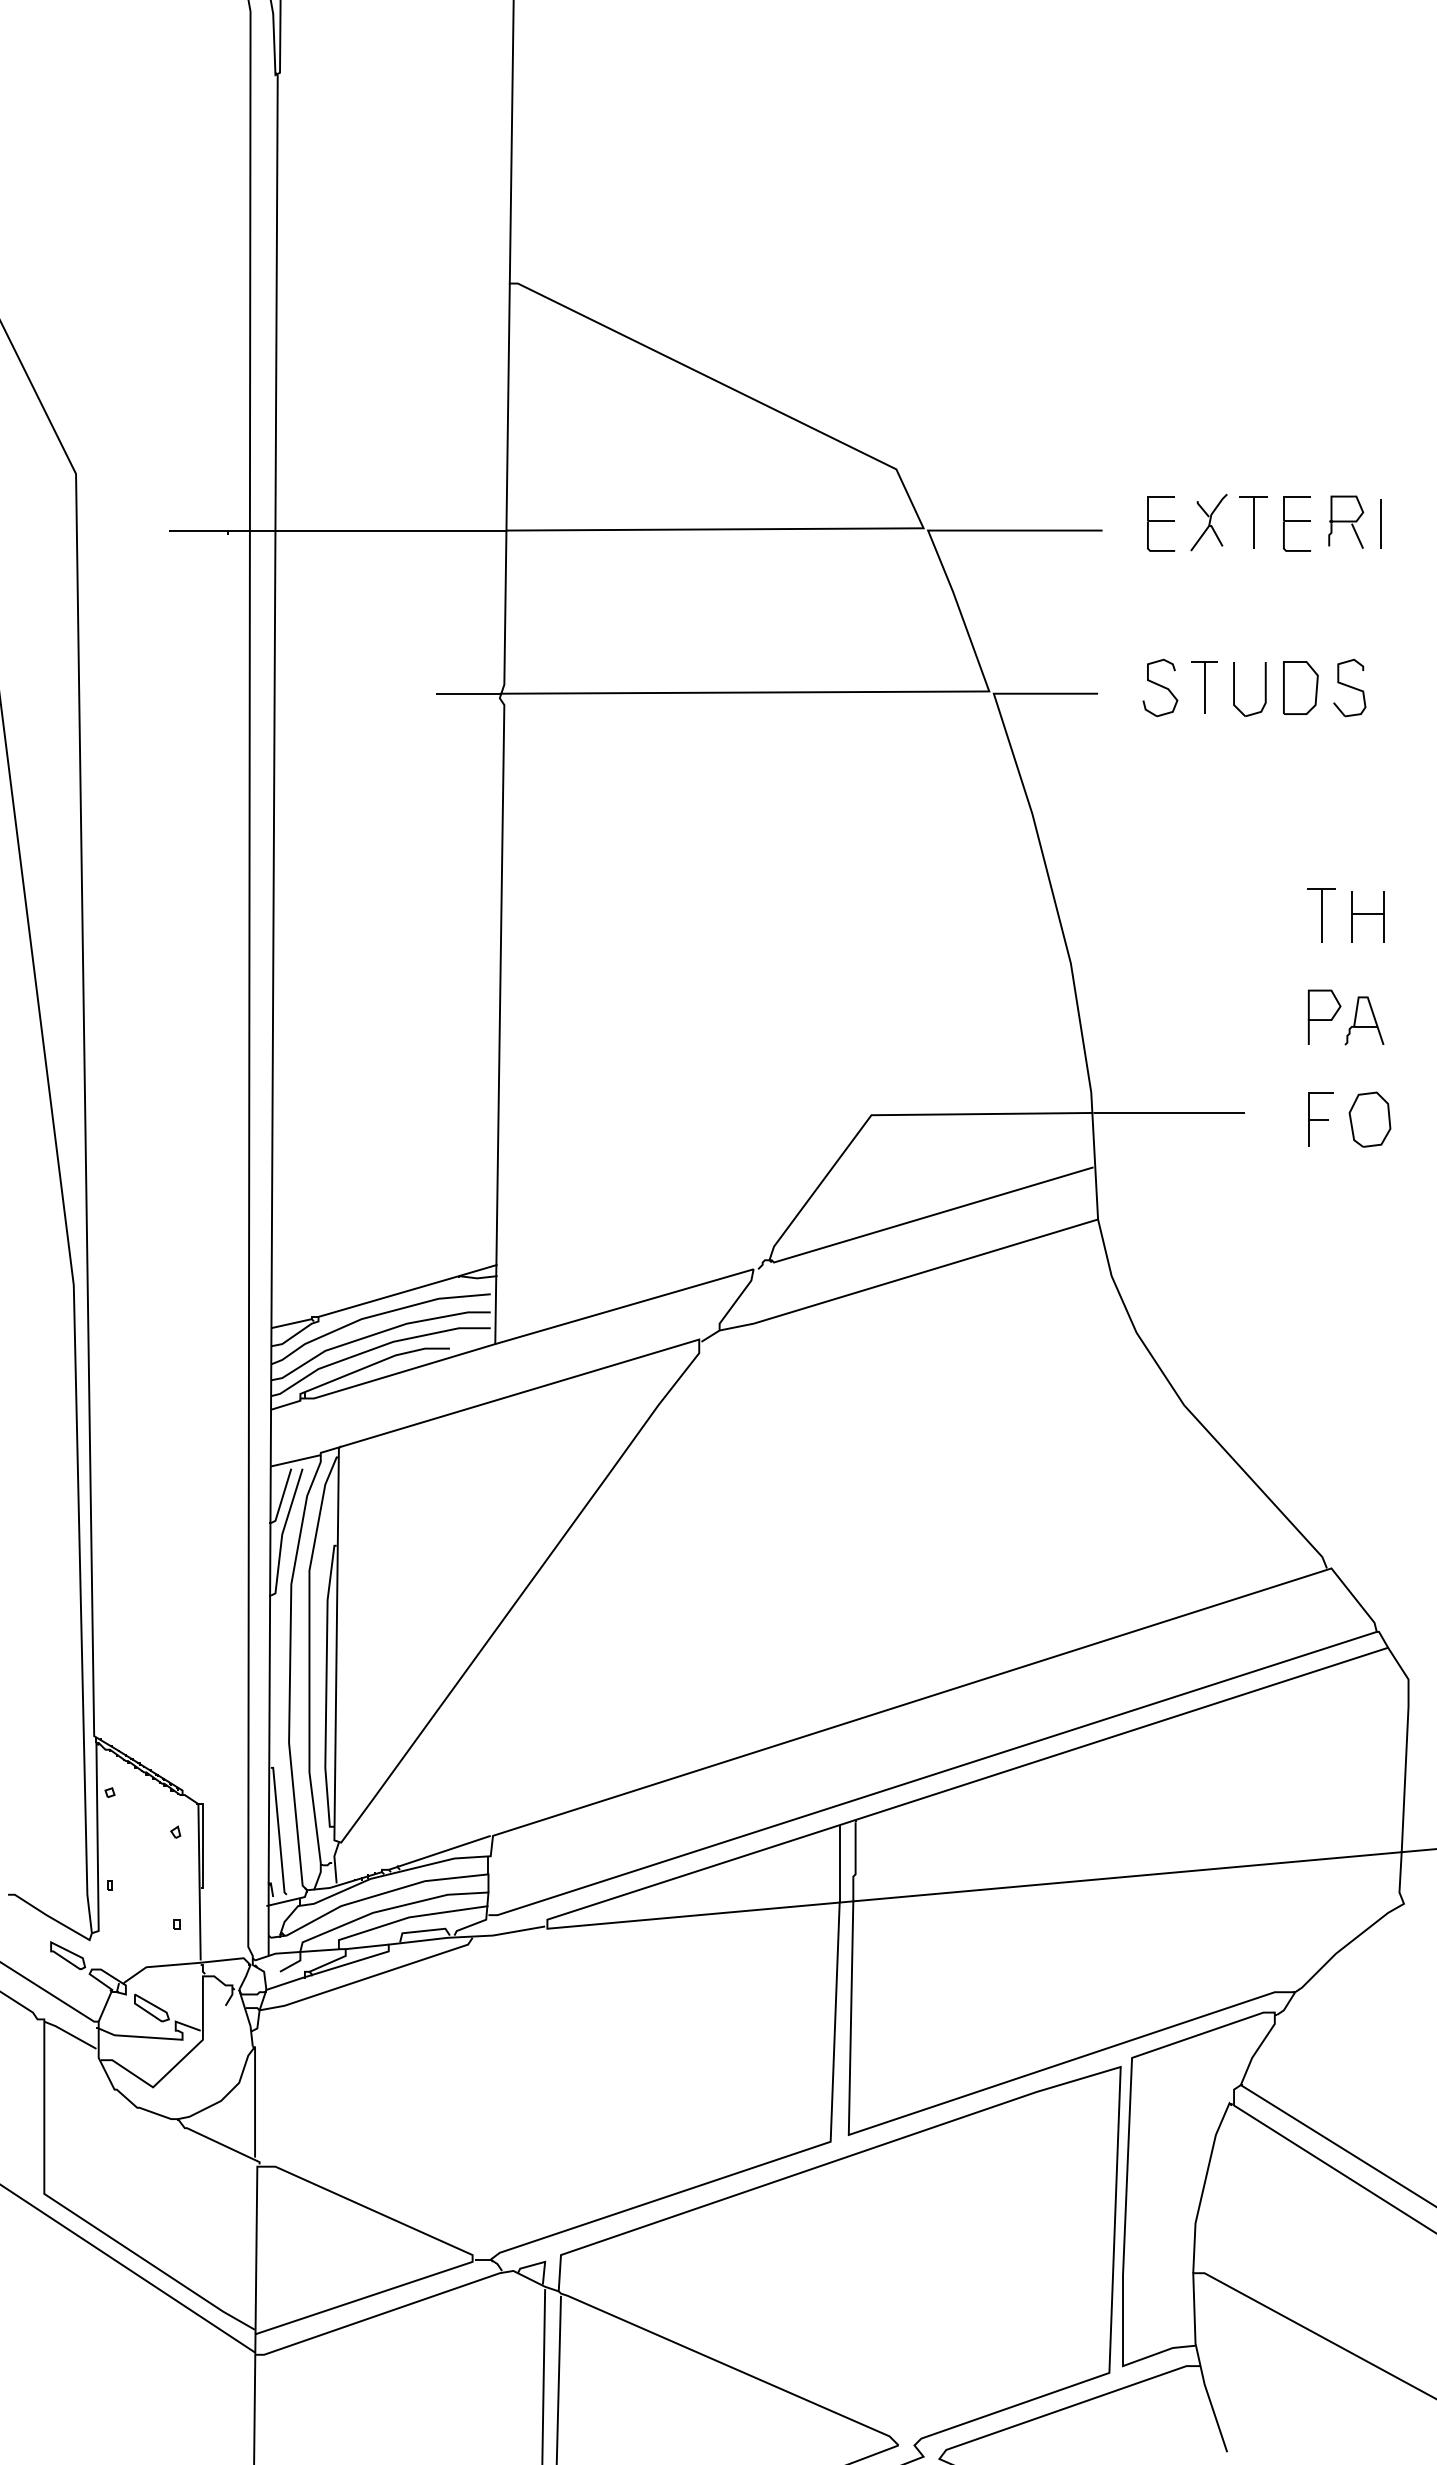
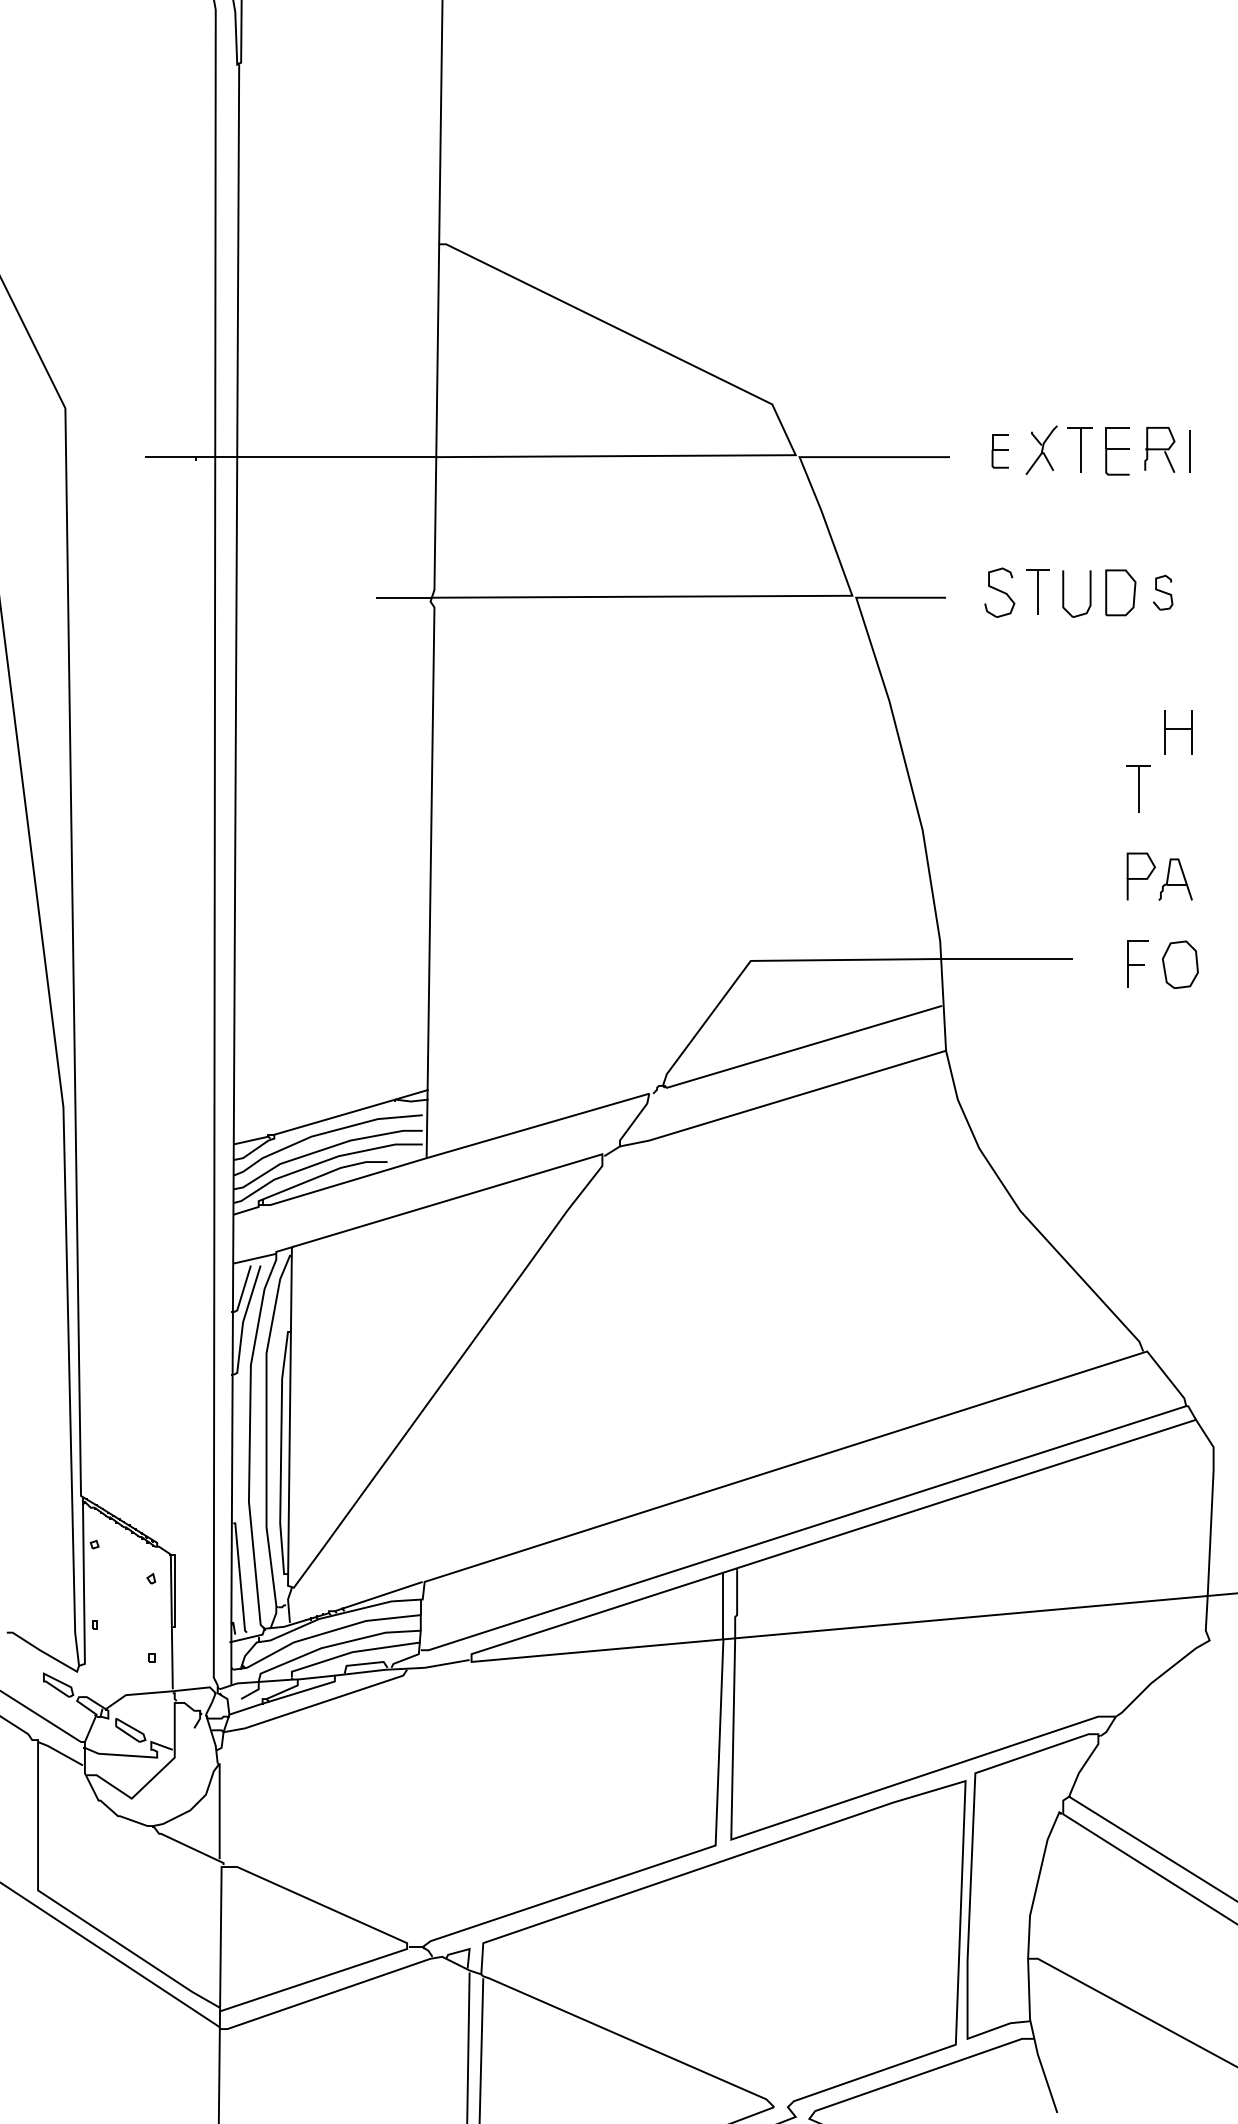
part: (1161, 523) -> (1000, 451), size x0.7
part: (1349, 687) -> (1162, 592), size x0.7
part: (1367, 916) -> (1178, 731), moved

